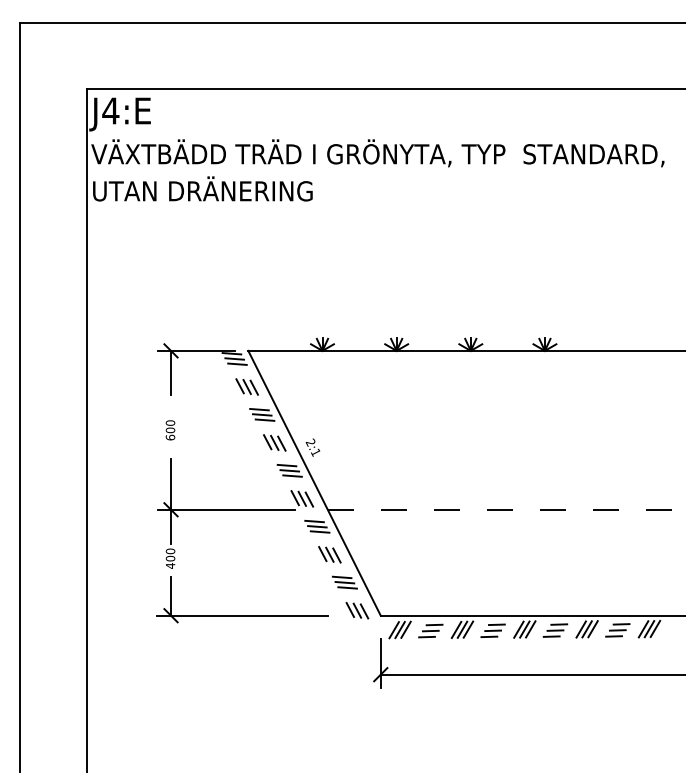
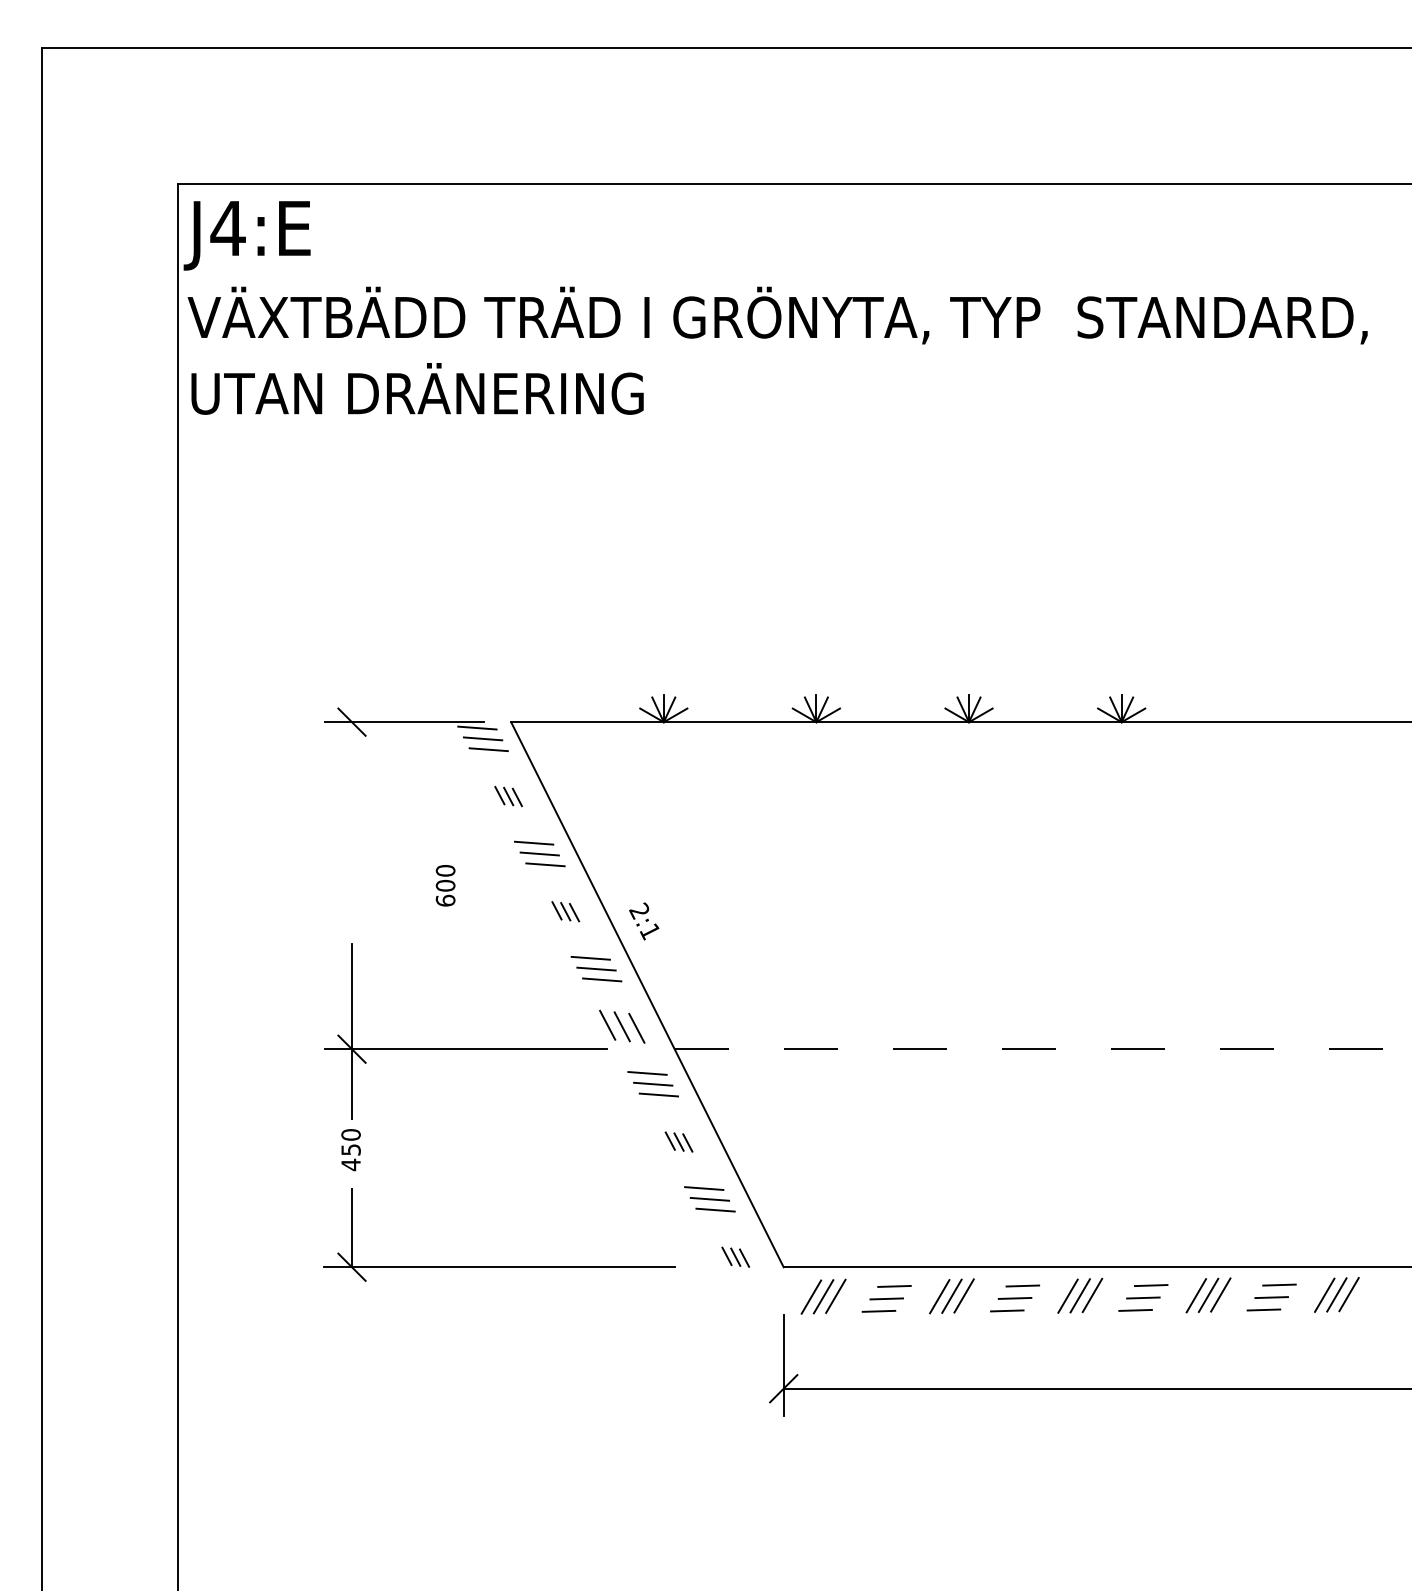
line: (171, 372) -> (352, 766), removed
part: (246, 386) -> (507, 795), size x0.6
text: (170, 430) -> (445, 886), moved
part: (274, 442) -> (564, 910), size x0.6
part: (329, 554) -> (678, 1141), size x0.6
text: (170, 558) -> (350, 1149), 400 -> 450
part: (357, 610) -> (735, 1256), size x0.6

